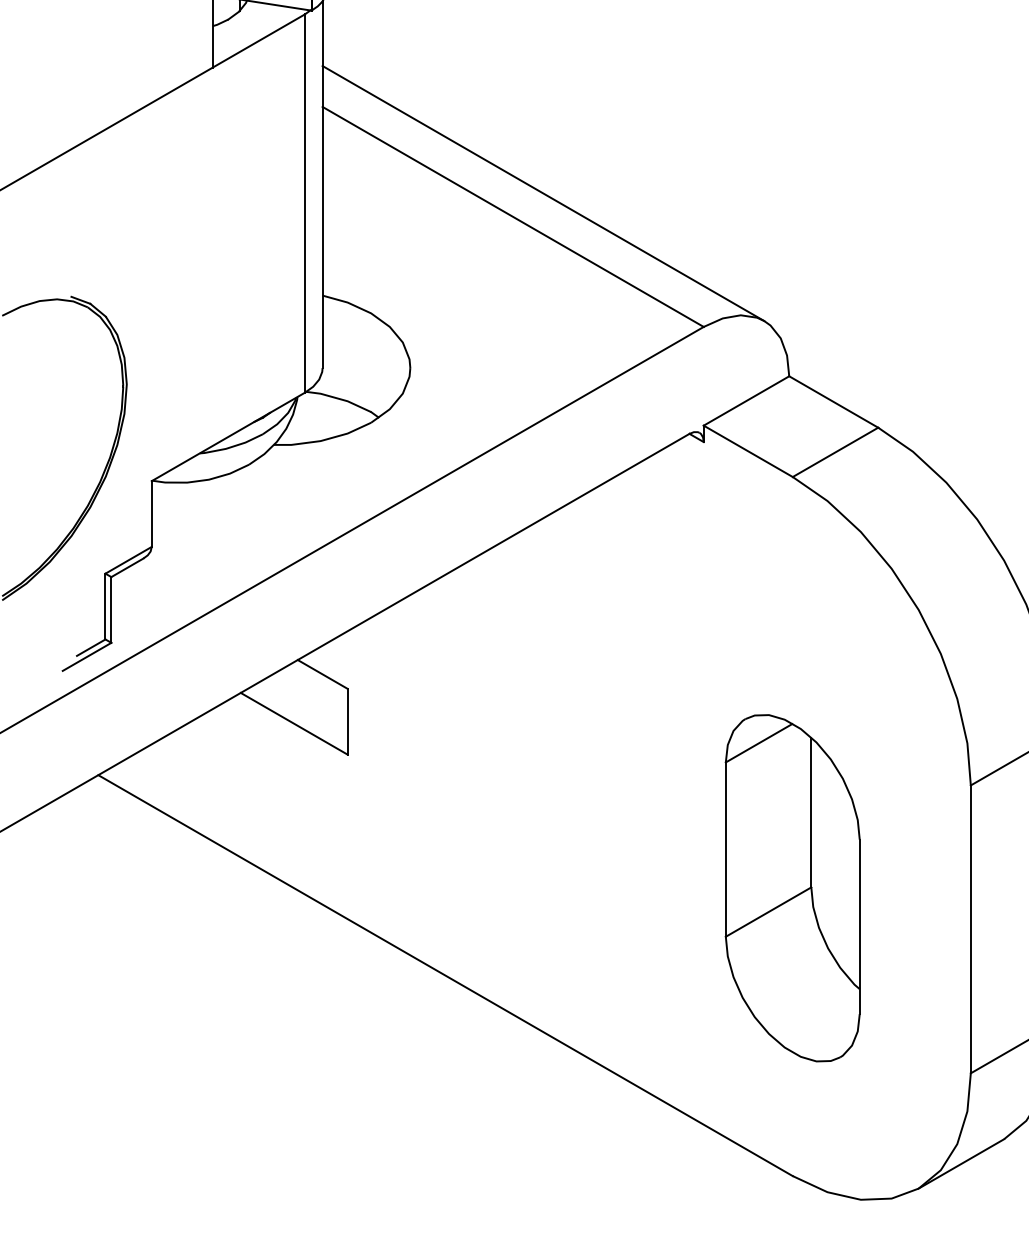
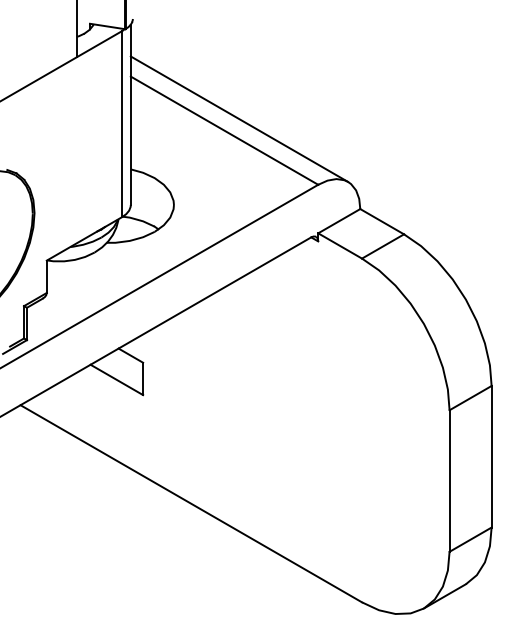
part: (791, 887) -> (361, 460), removed

